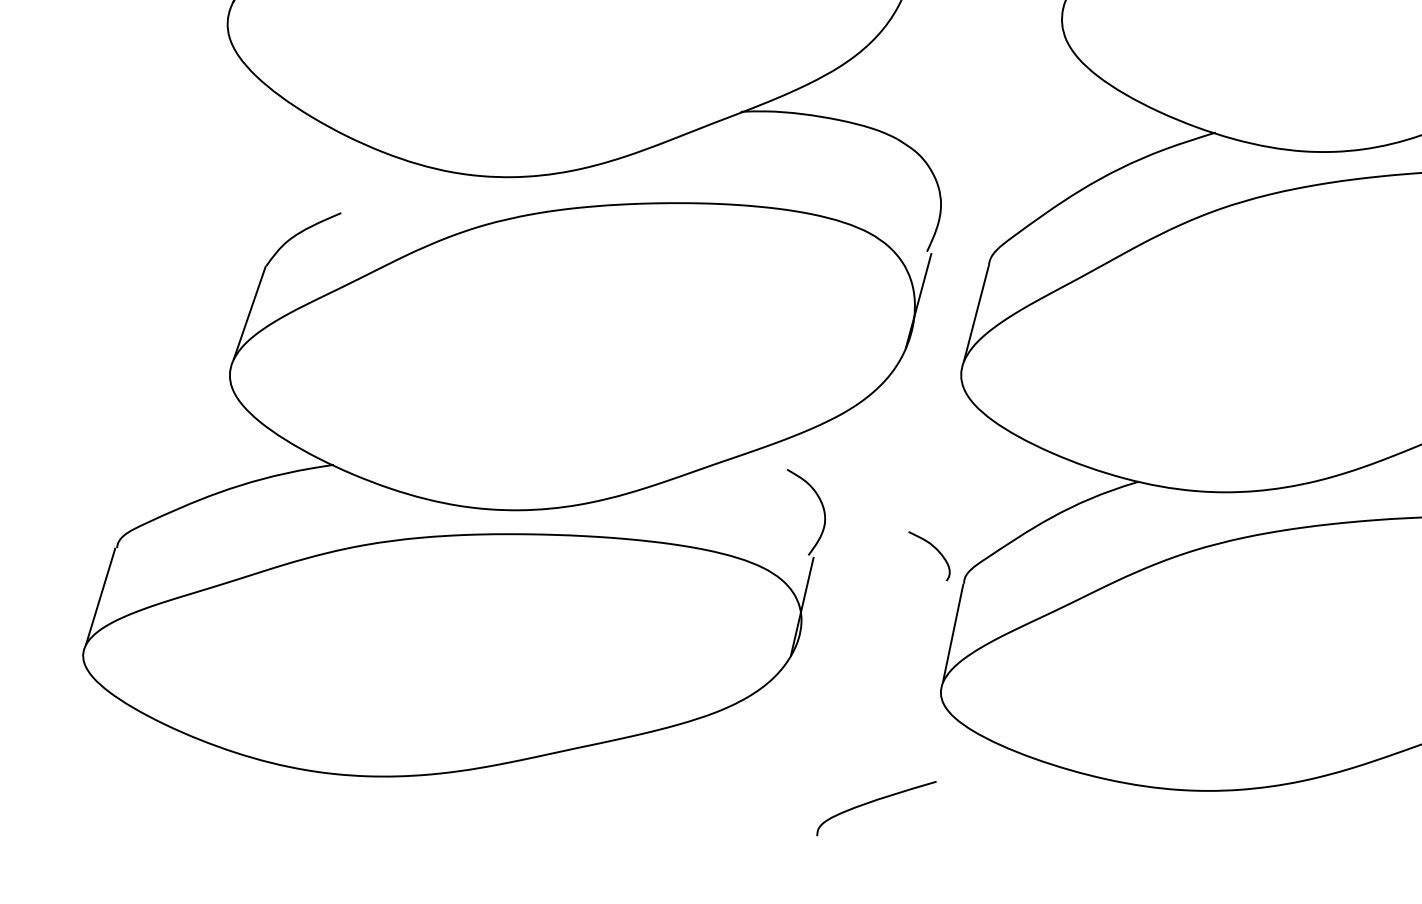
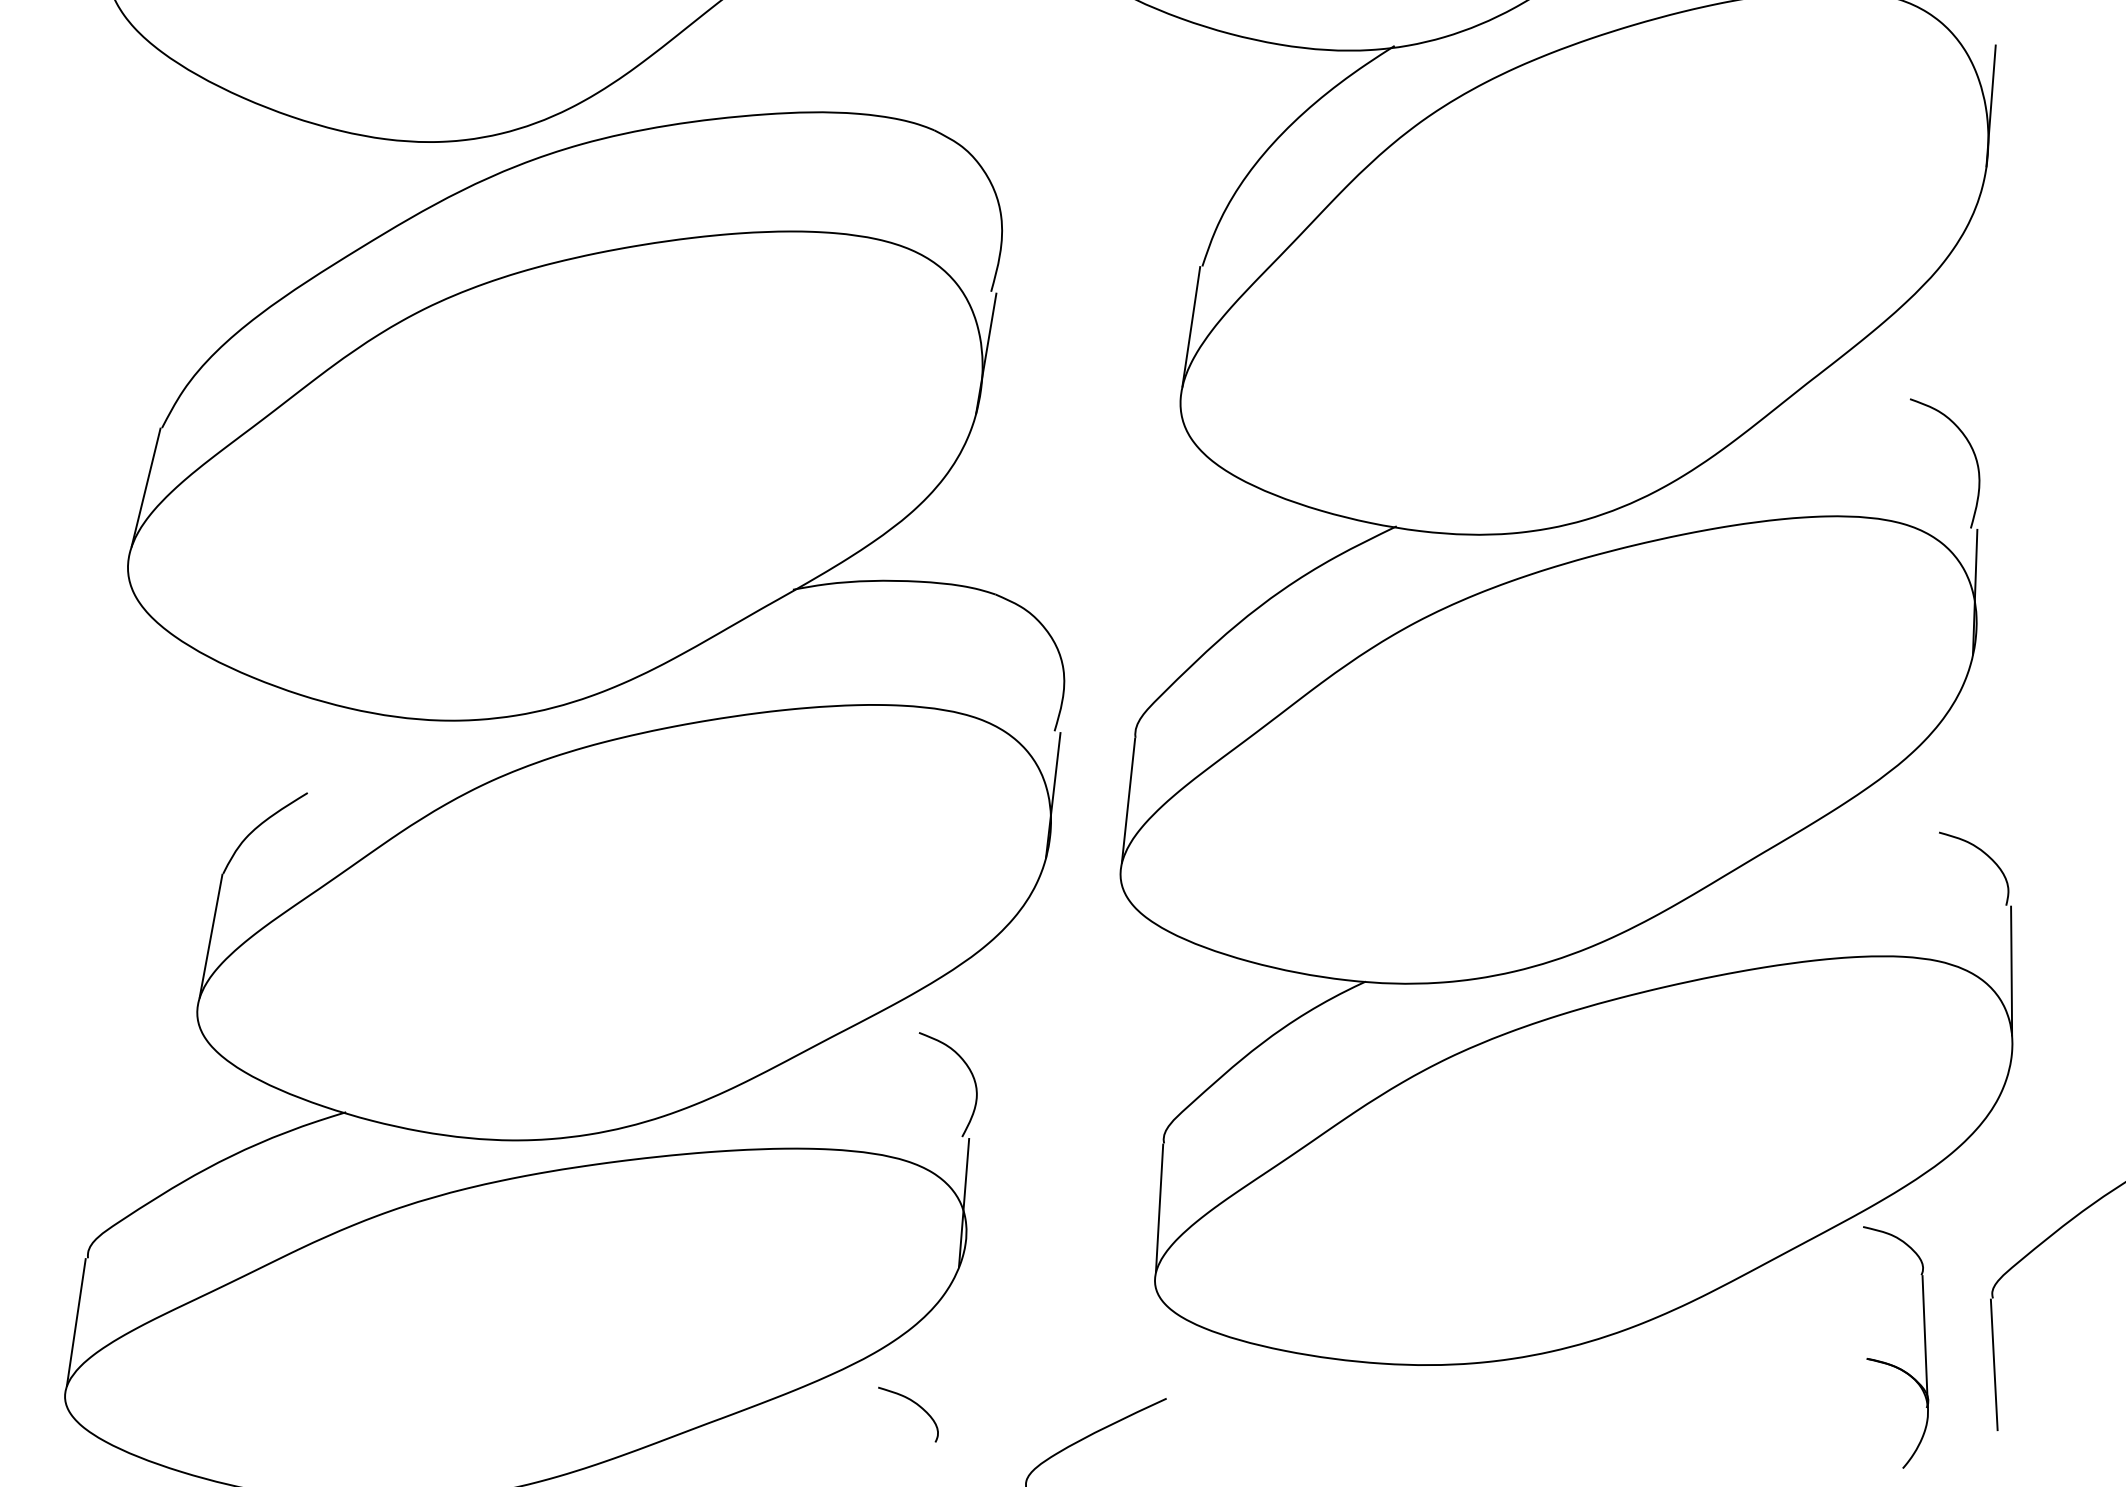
curve: (935, 549) -> (915, 1404), moved

